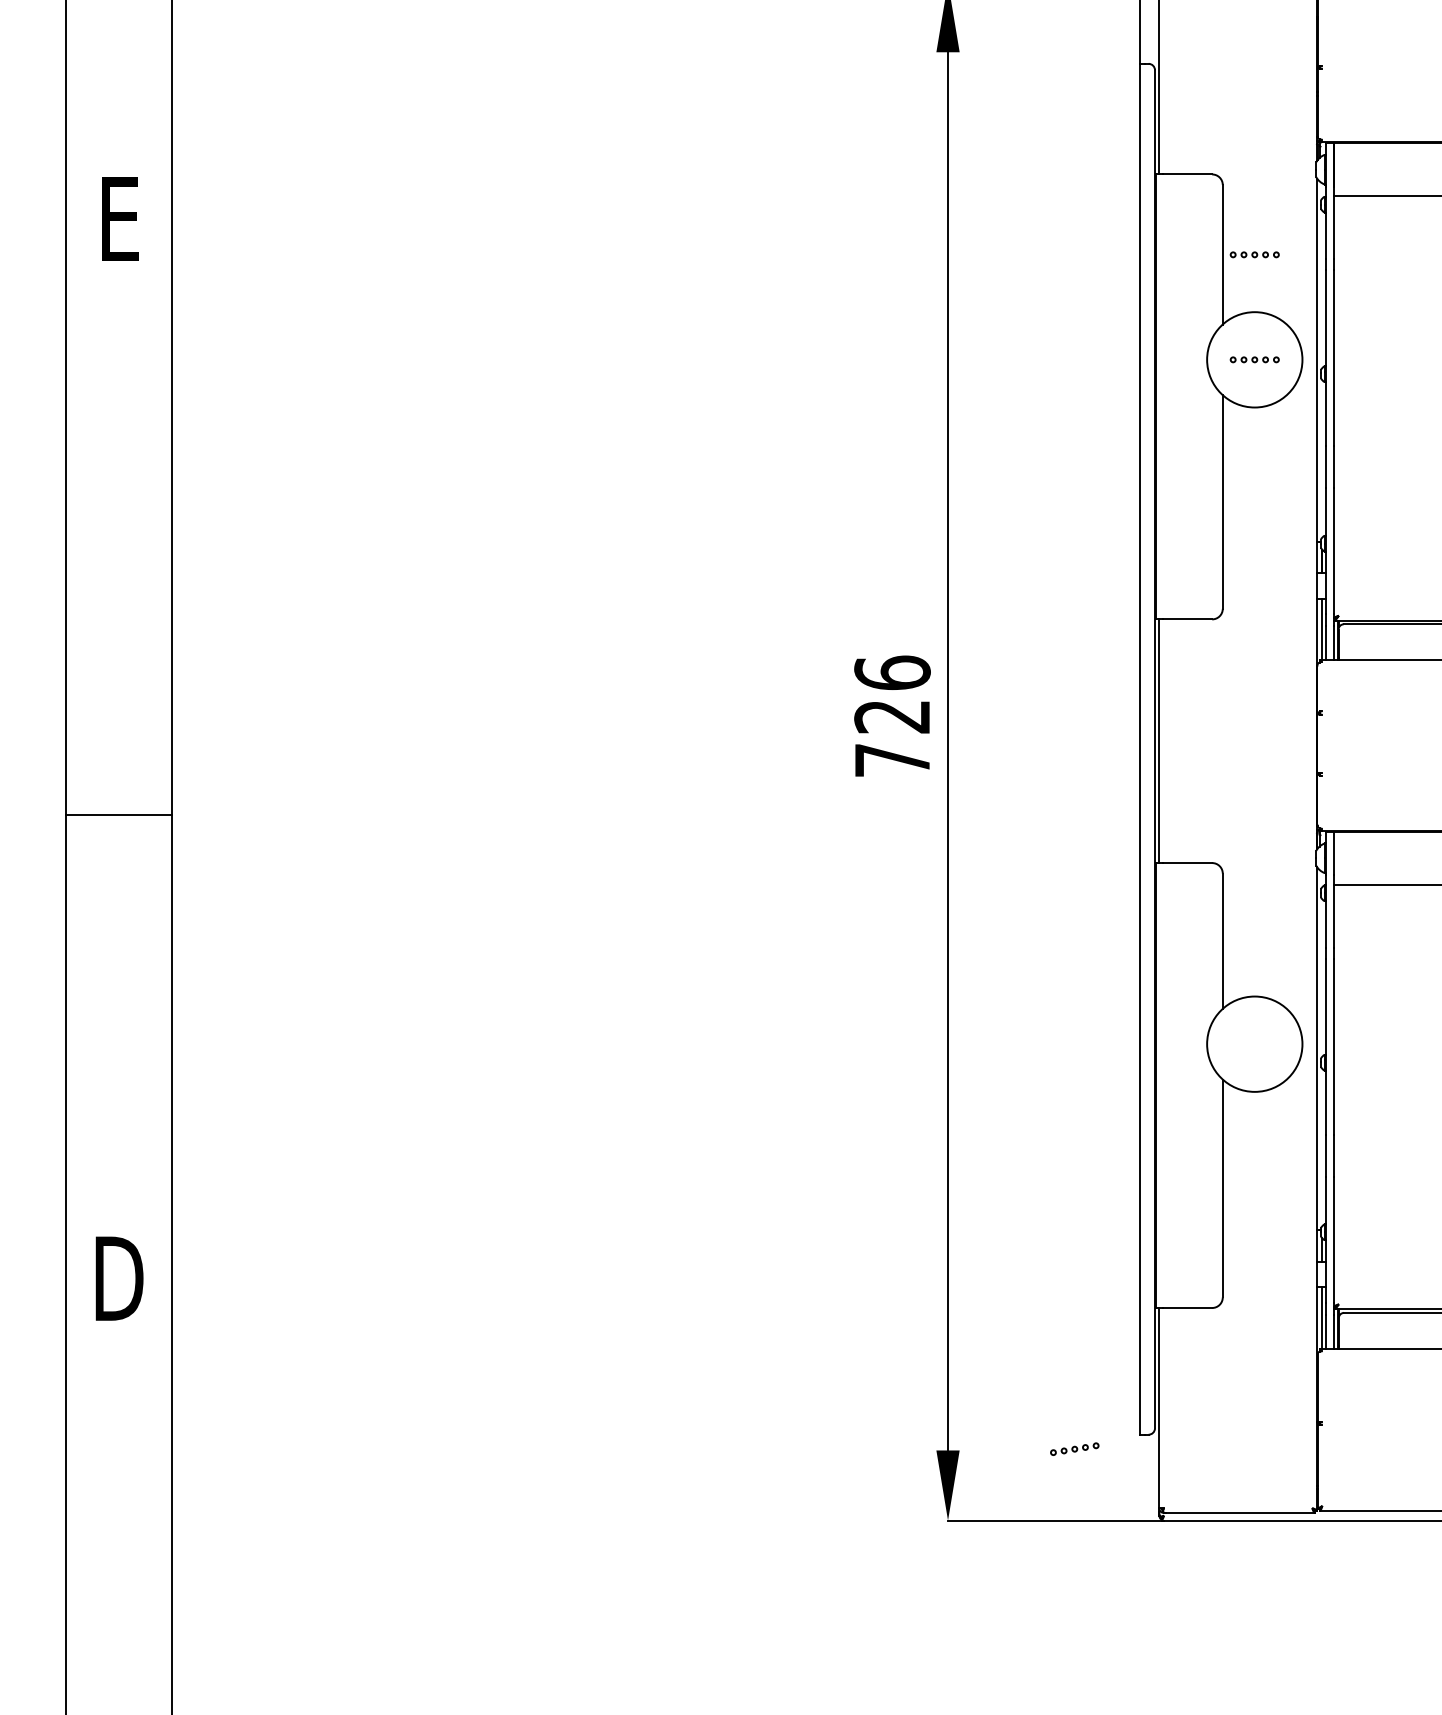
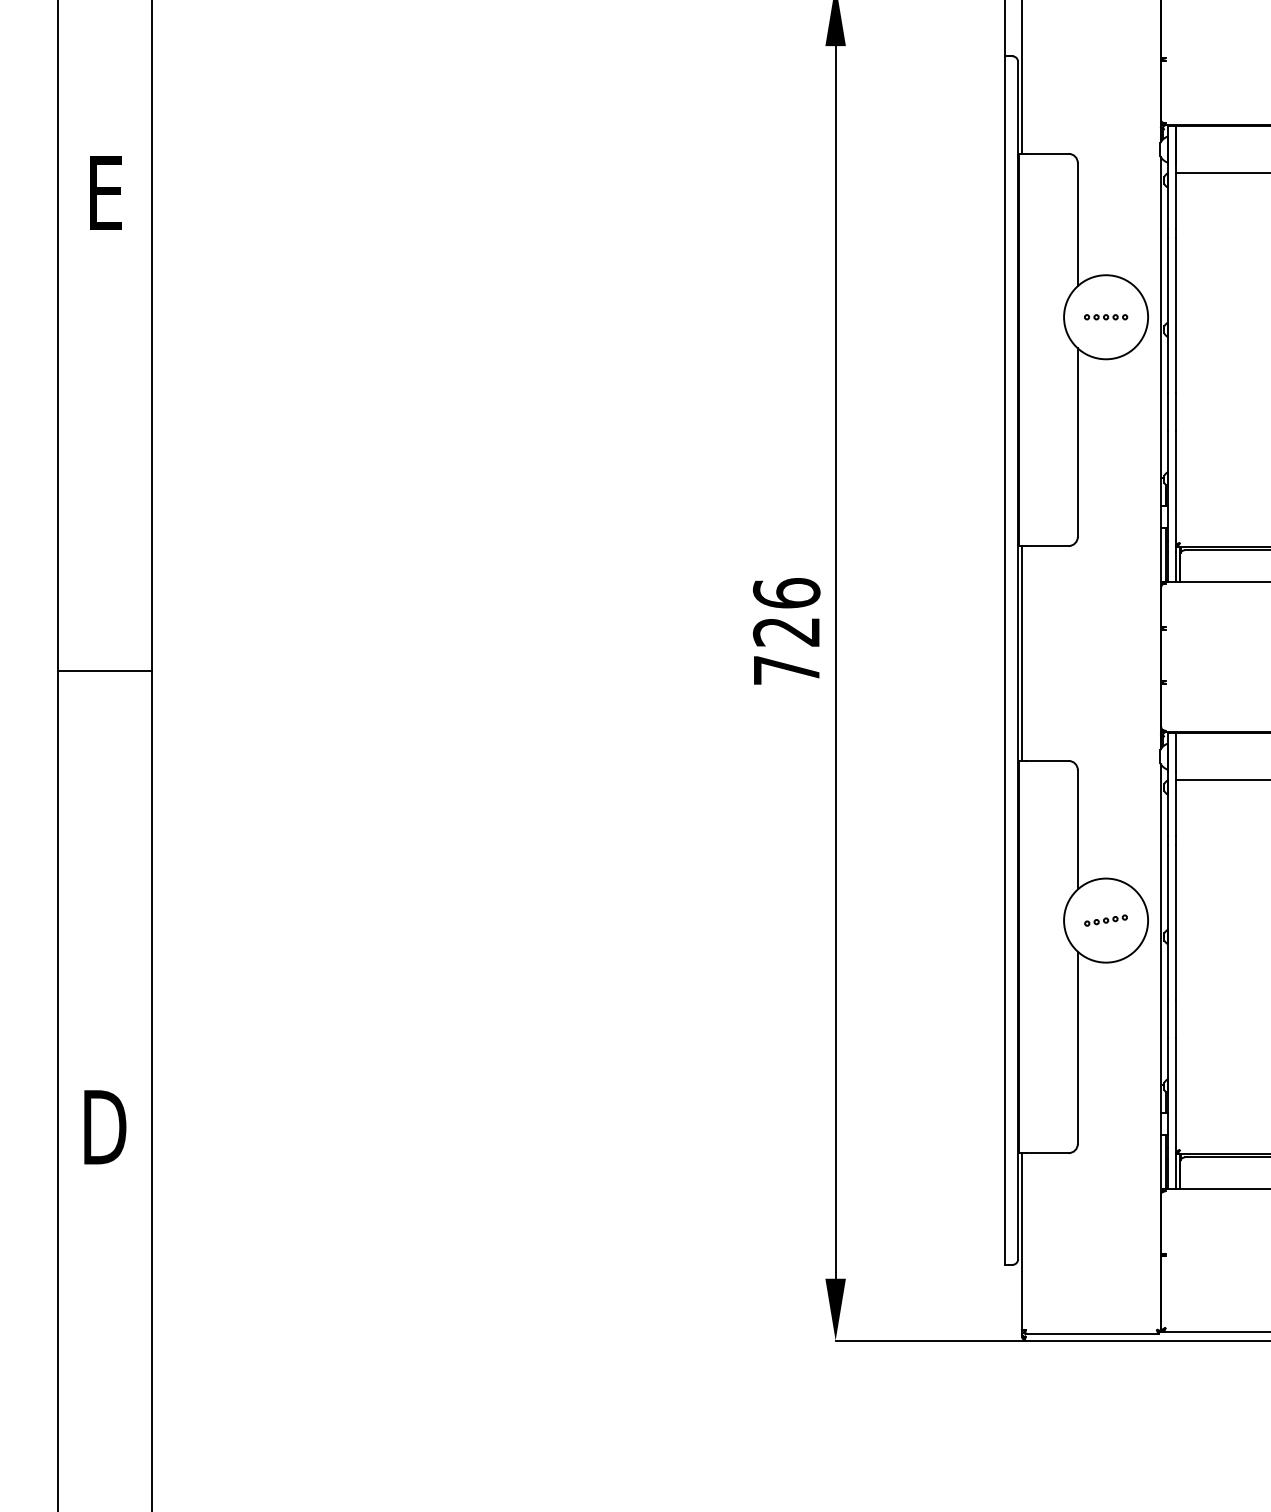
part: (1254, 254) -> (1105, 224), removed
line: (119, 815) -> (105, 671), moved
part: (1074, 1448) -> (1105, 919), moved

